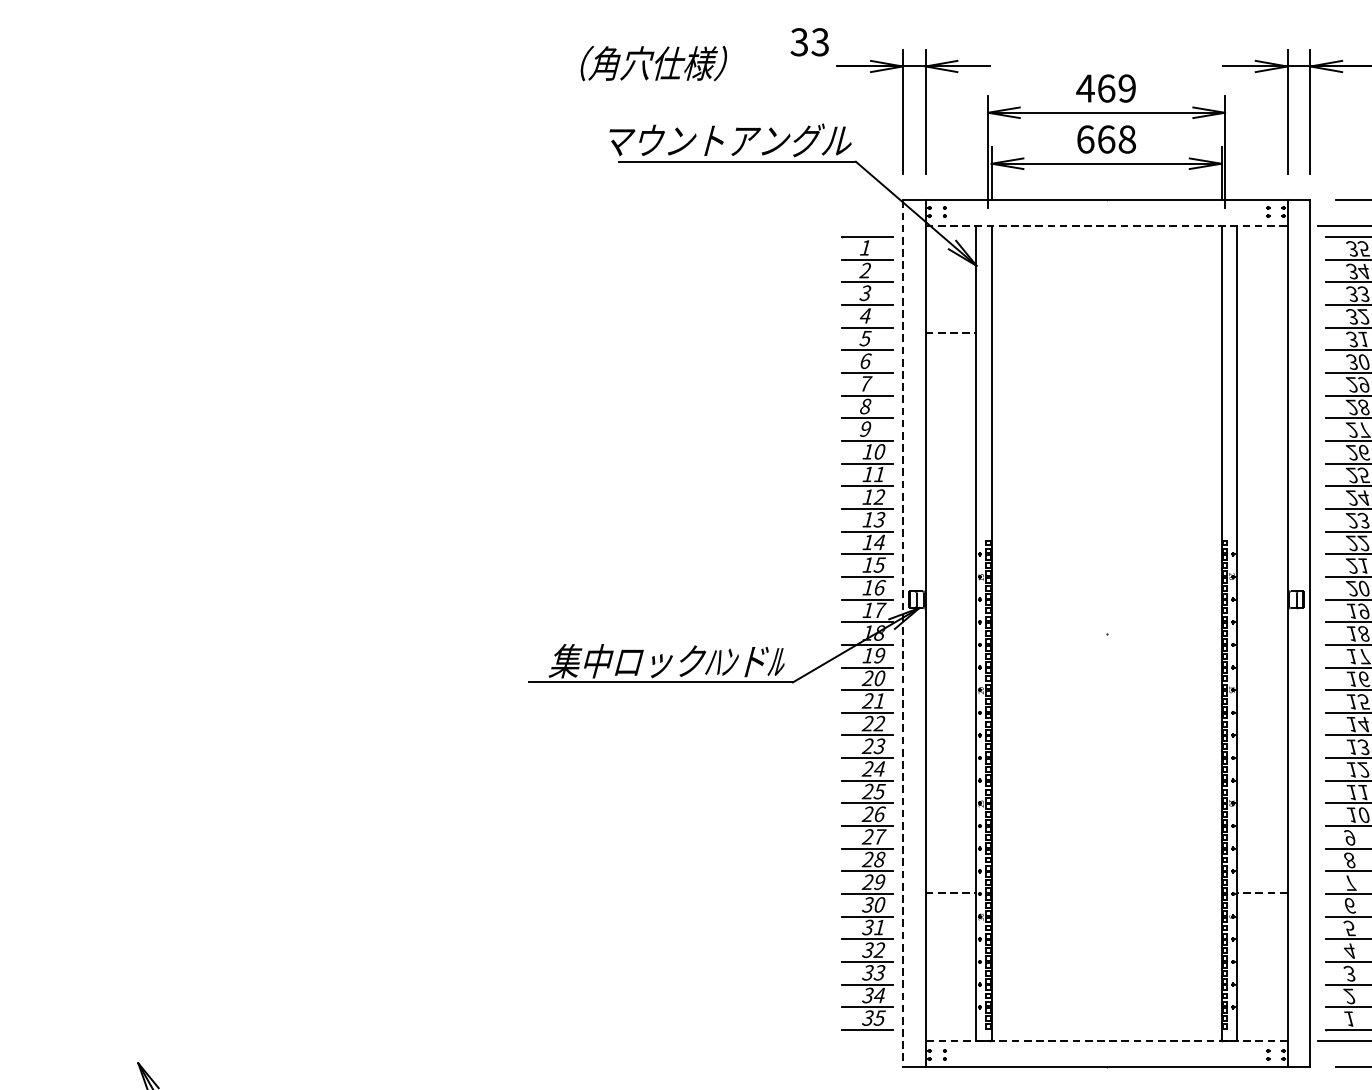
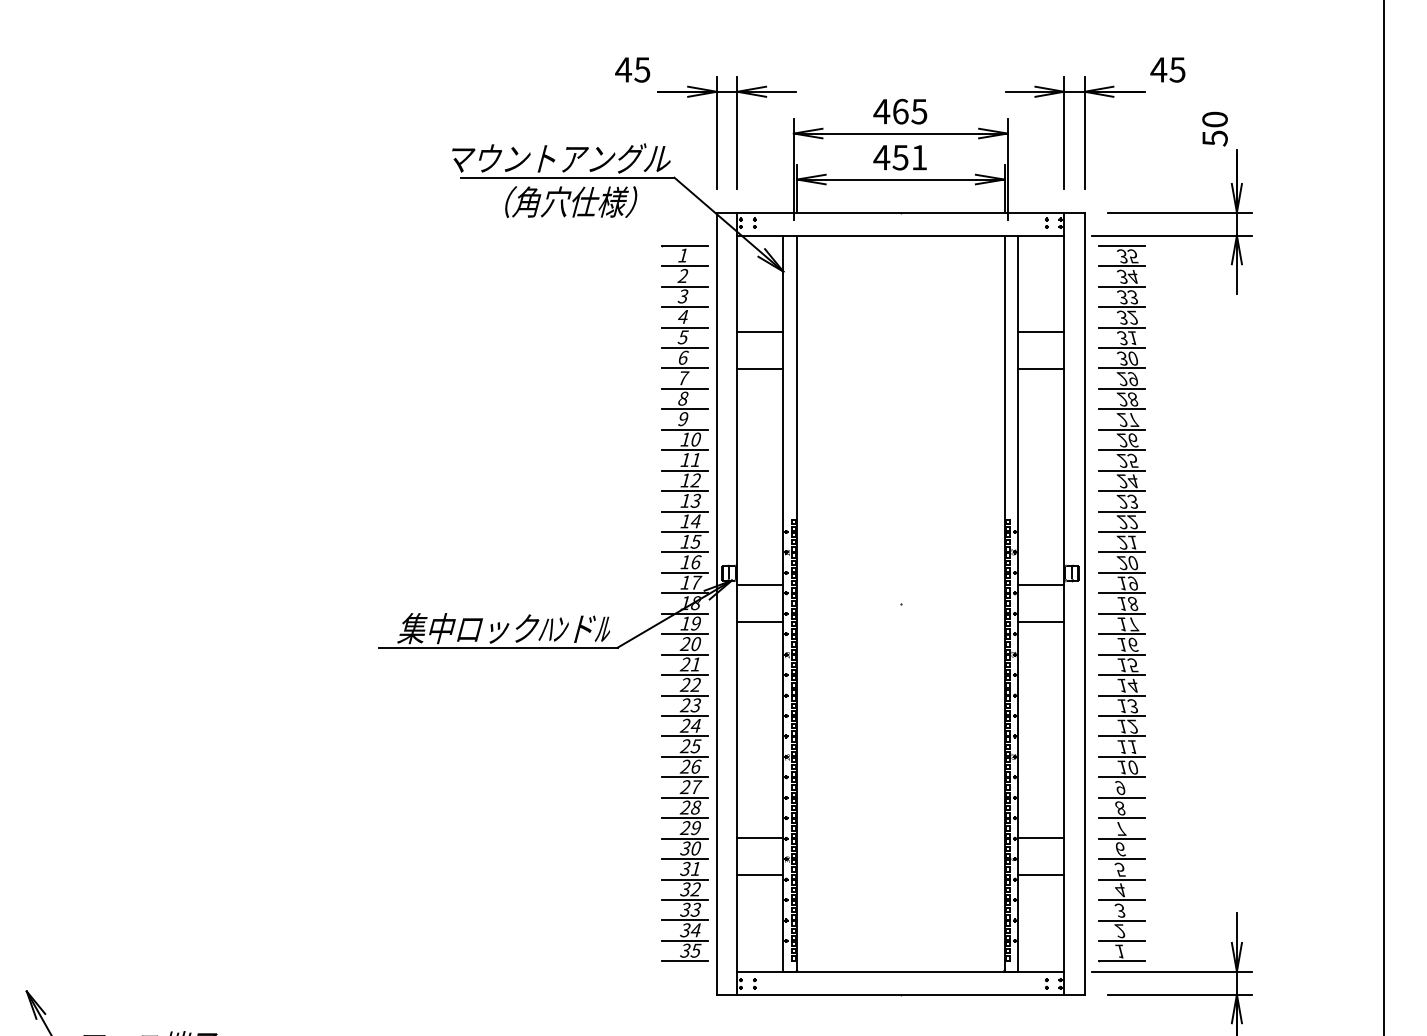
text: (809, 41) -> (632, 69), 33 -> 45
text: (654, 62) -> (571, 201), moved
text: (1127, 88) -> (919, 111), 469 -> 465
text: (1106, 139) -> (900, 157), 668 -> 451
line: (1107, 225) -> (901, 235), dashed -> solid
line: (951, 333) -> (760, 332), dashed -> solid
line: (1262, 333) -> (1041, 332), added
line: (951, 374) -> (760, 369), added
line: (1262, 374) -> (1041, 369), added
line: (951, 613) -> (760, 585), added
line: (1262, 613) -> (1041, 585), added
line: (902, 633) -> (716, 603), dashed -> solid
line: (951, 653) -> (760, 621), added
line: (1262, 653) -> (1041, 621), added
line: (951, 893) -> (760, 838), dashed -> solid
line: (1262, 893) -> (1041, 838), dashed -> solid
line: (951, 933) -> (760, 874), added
line: (1262, 933) -> (1041, 874), added
line: (1106, 1041) -> (900, 971), dashed -> solid

